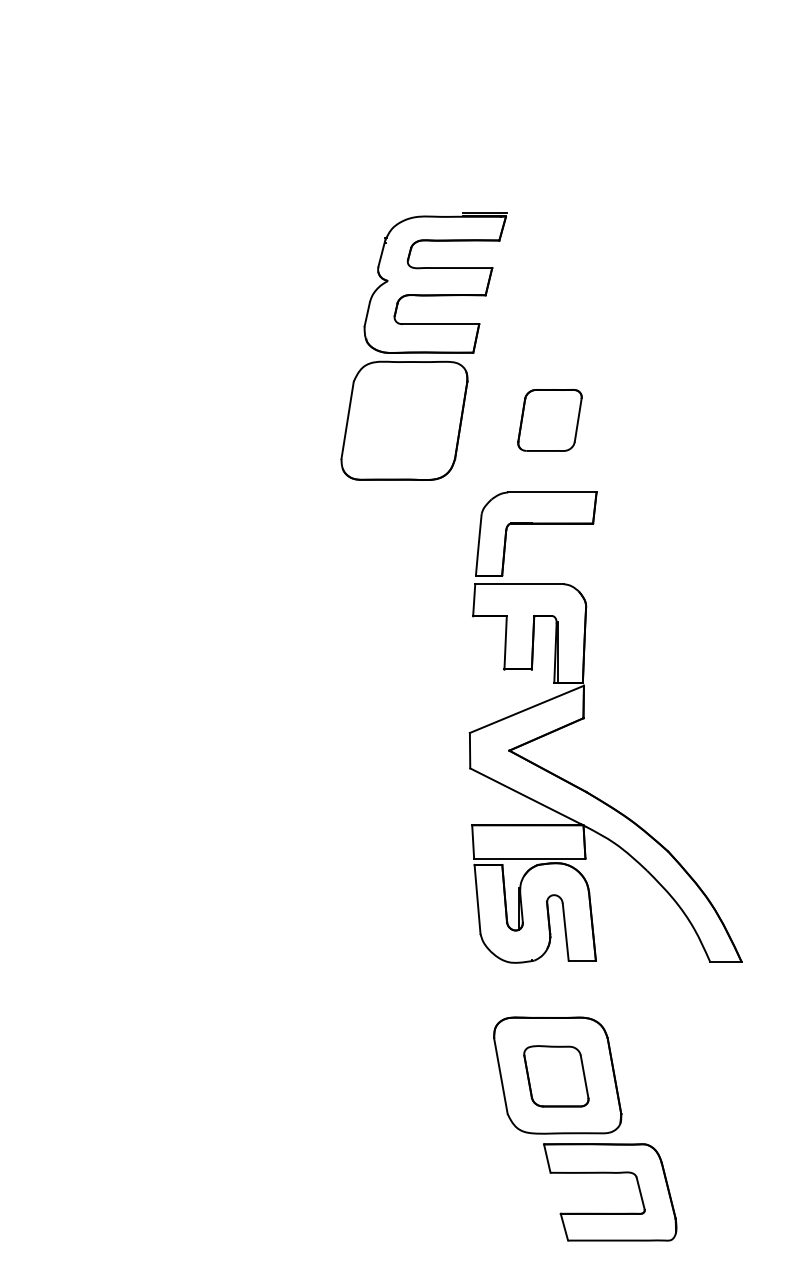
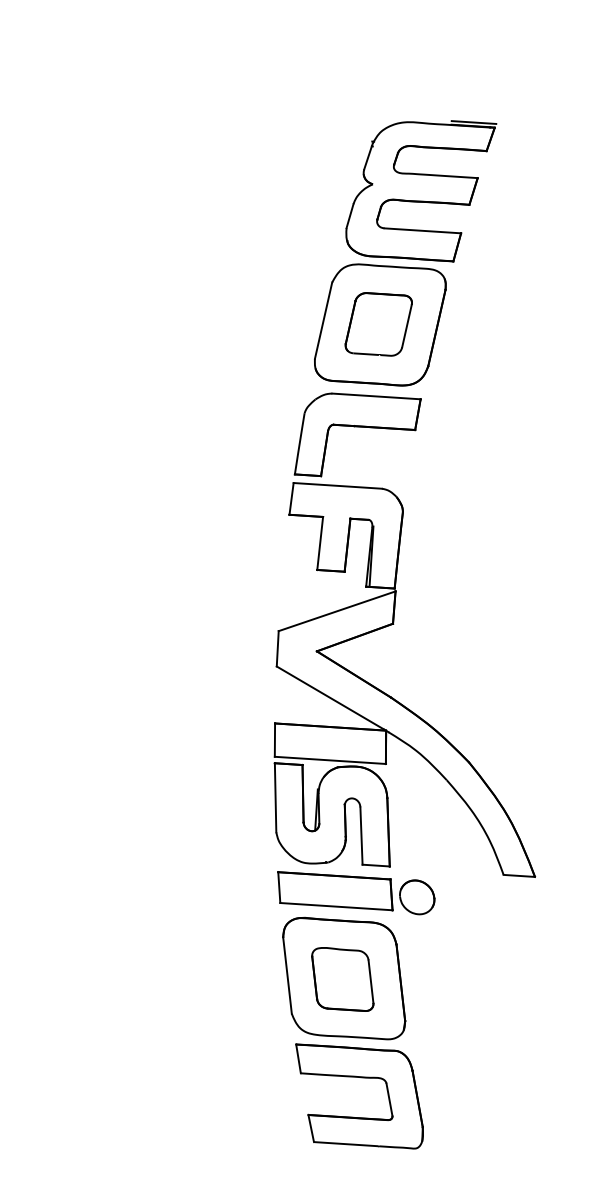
part: (423, 346) -> (404, 251), moved
part: (563, 989) -> (355, 893), added
part: (610, 1173) -> (360, 1077), moved

